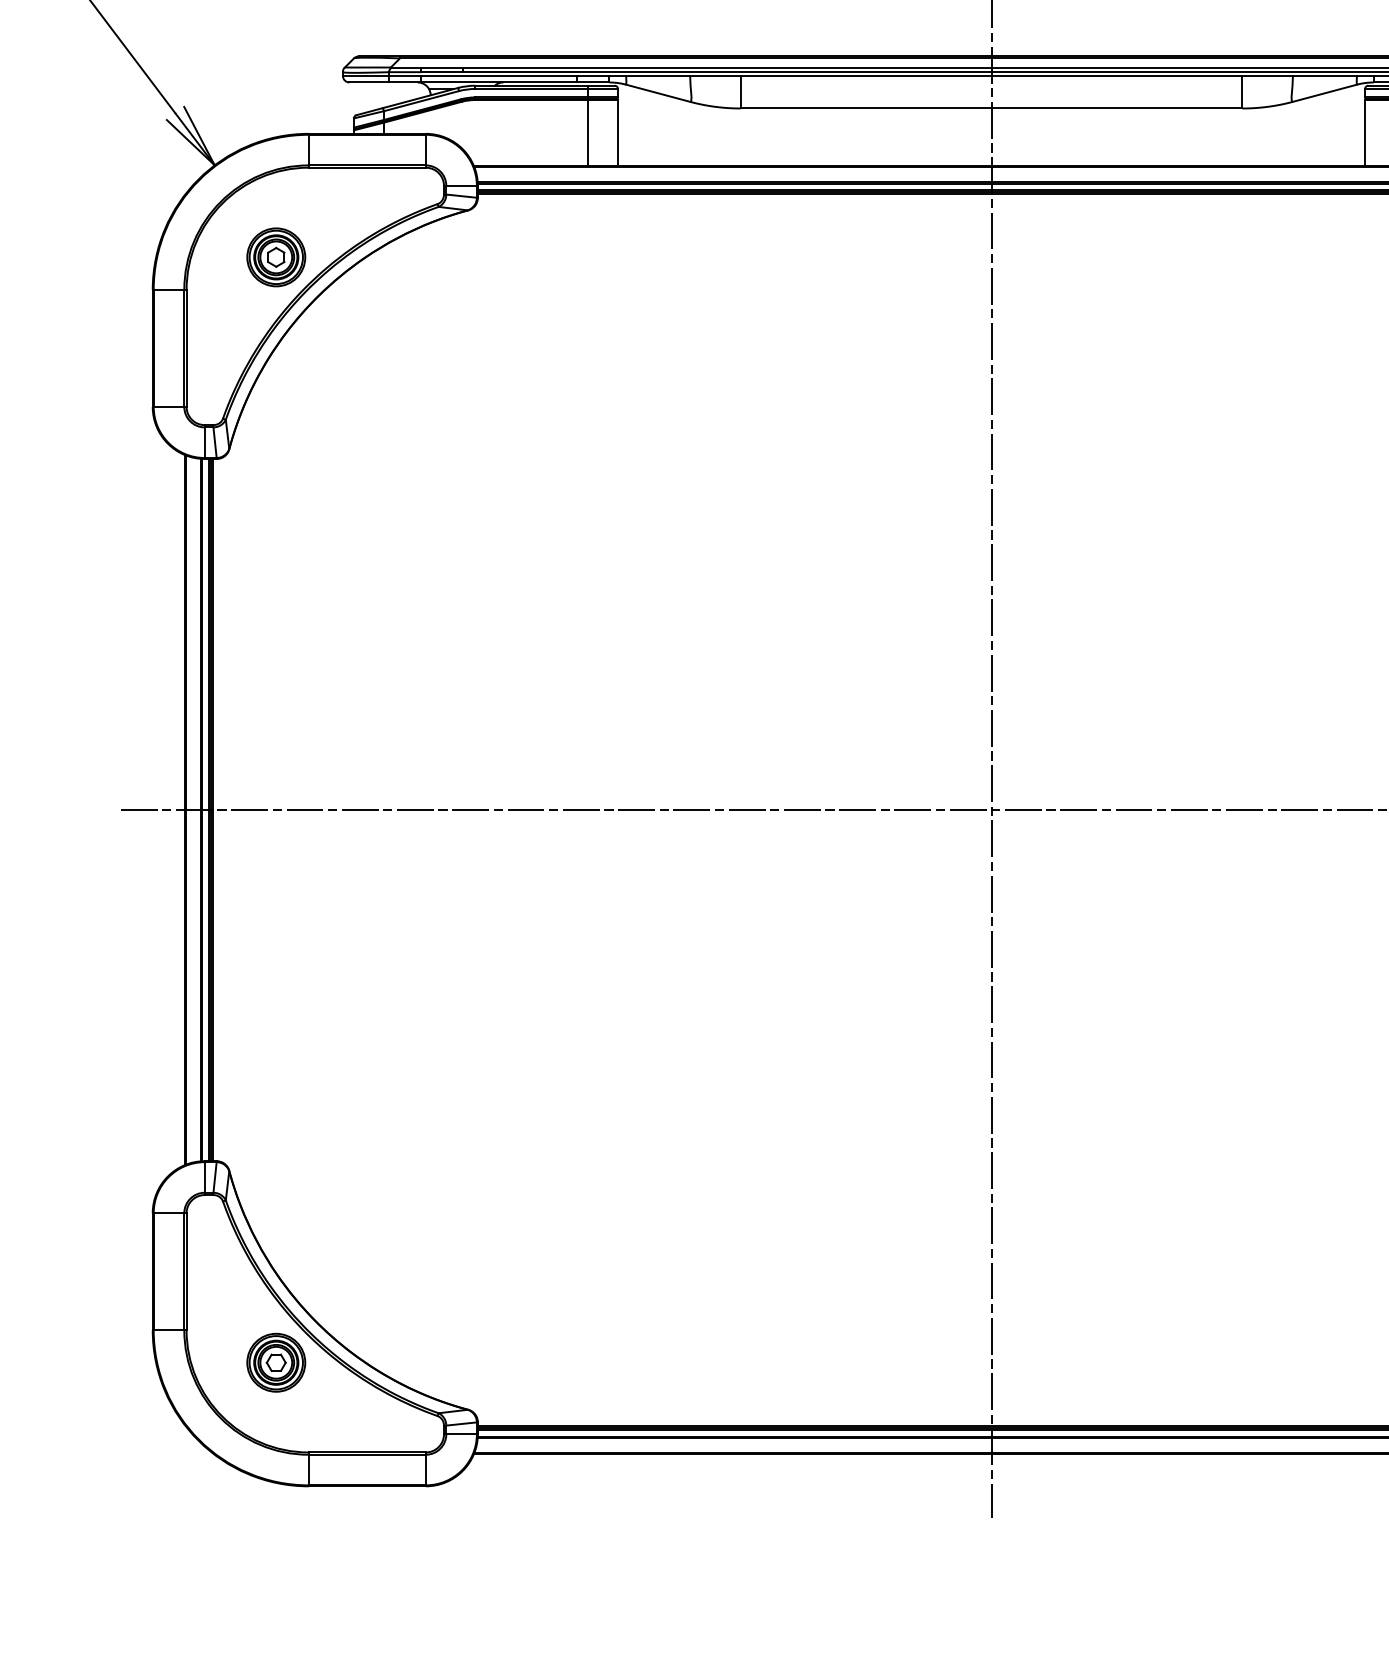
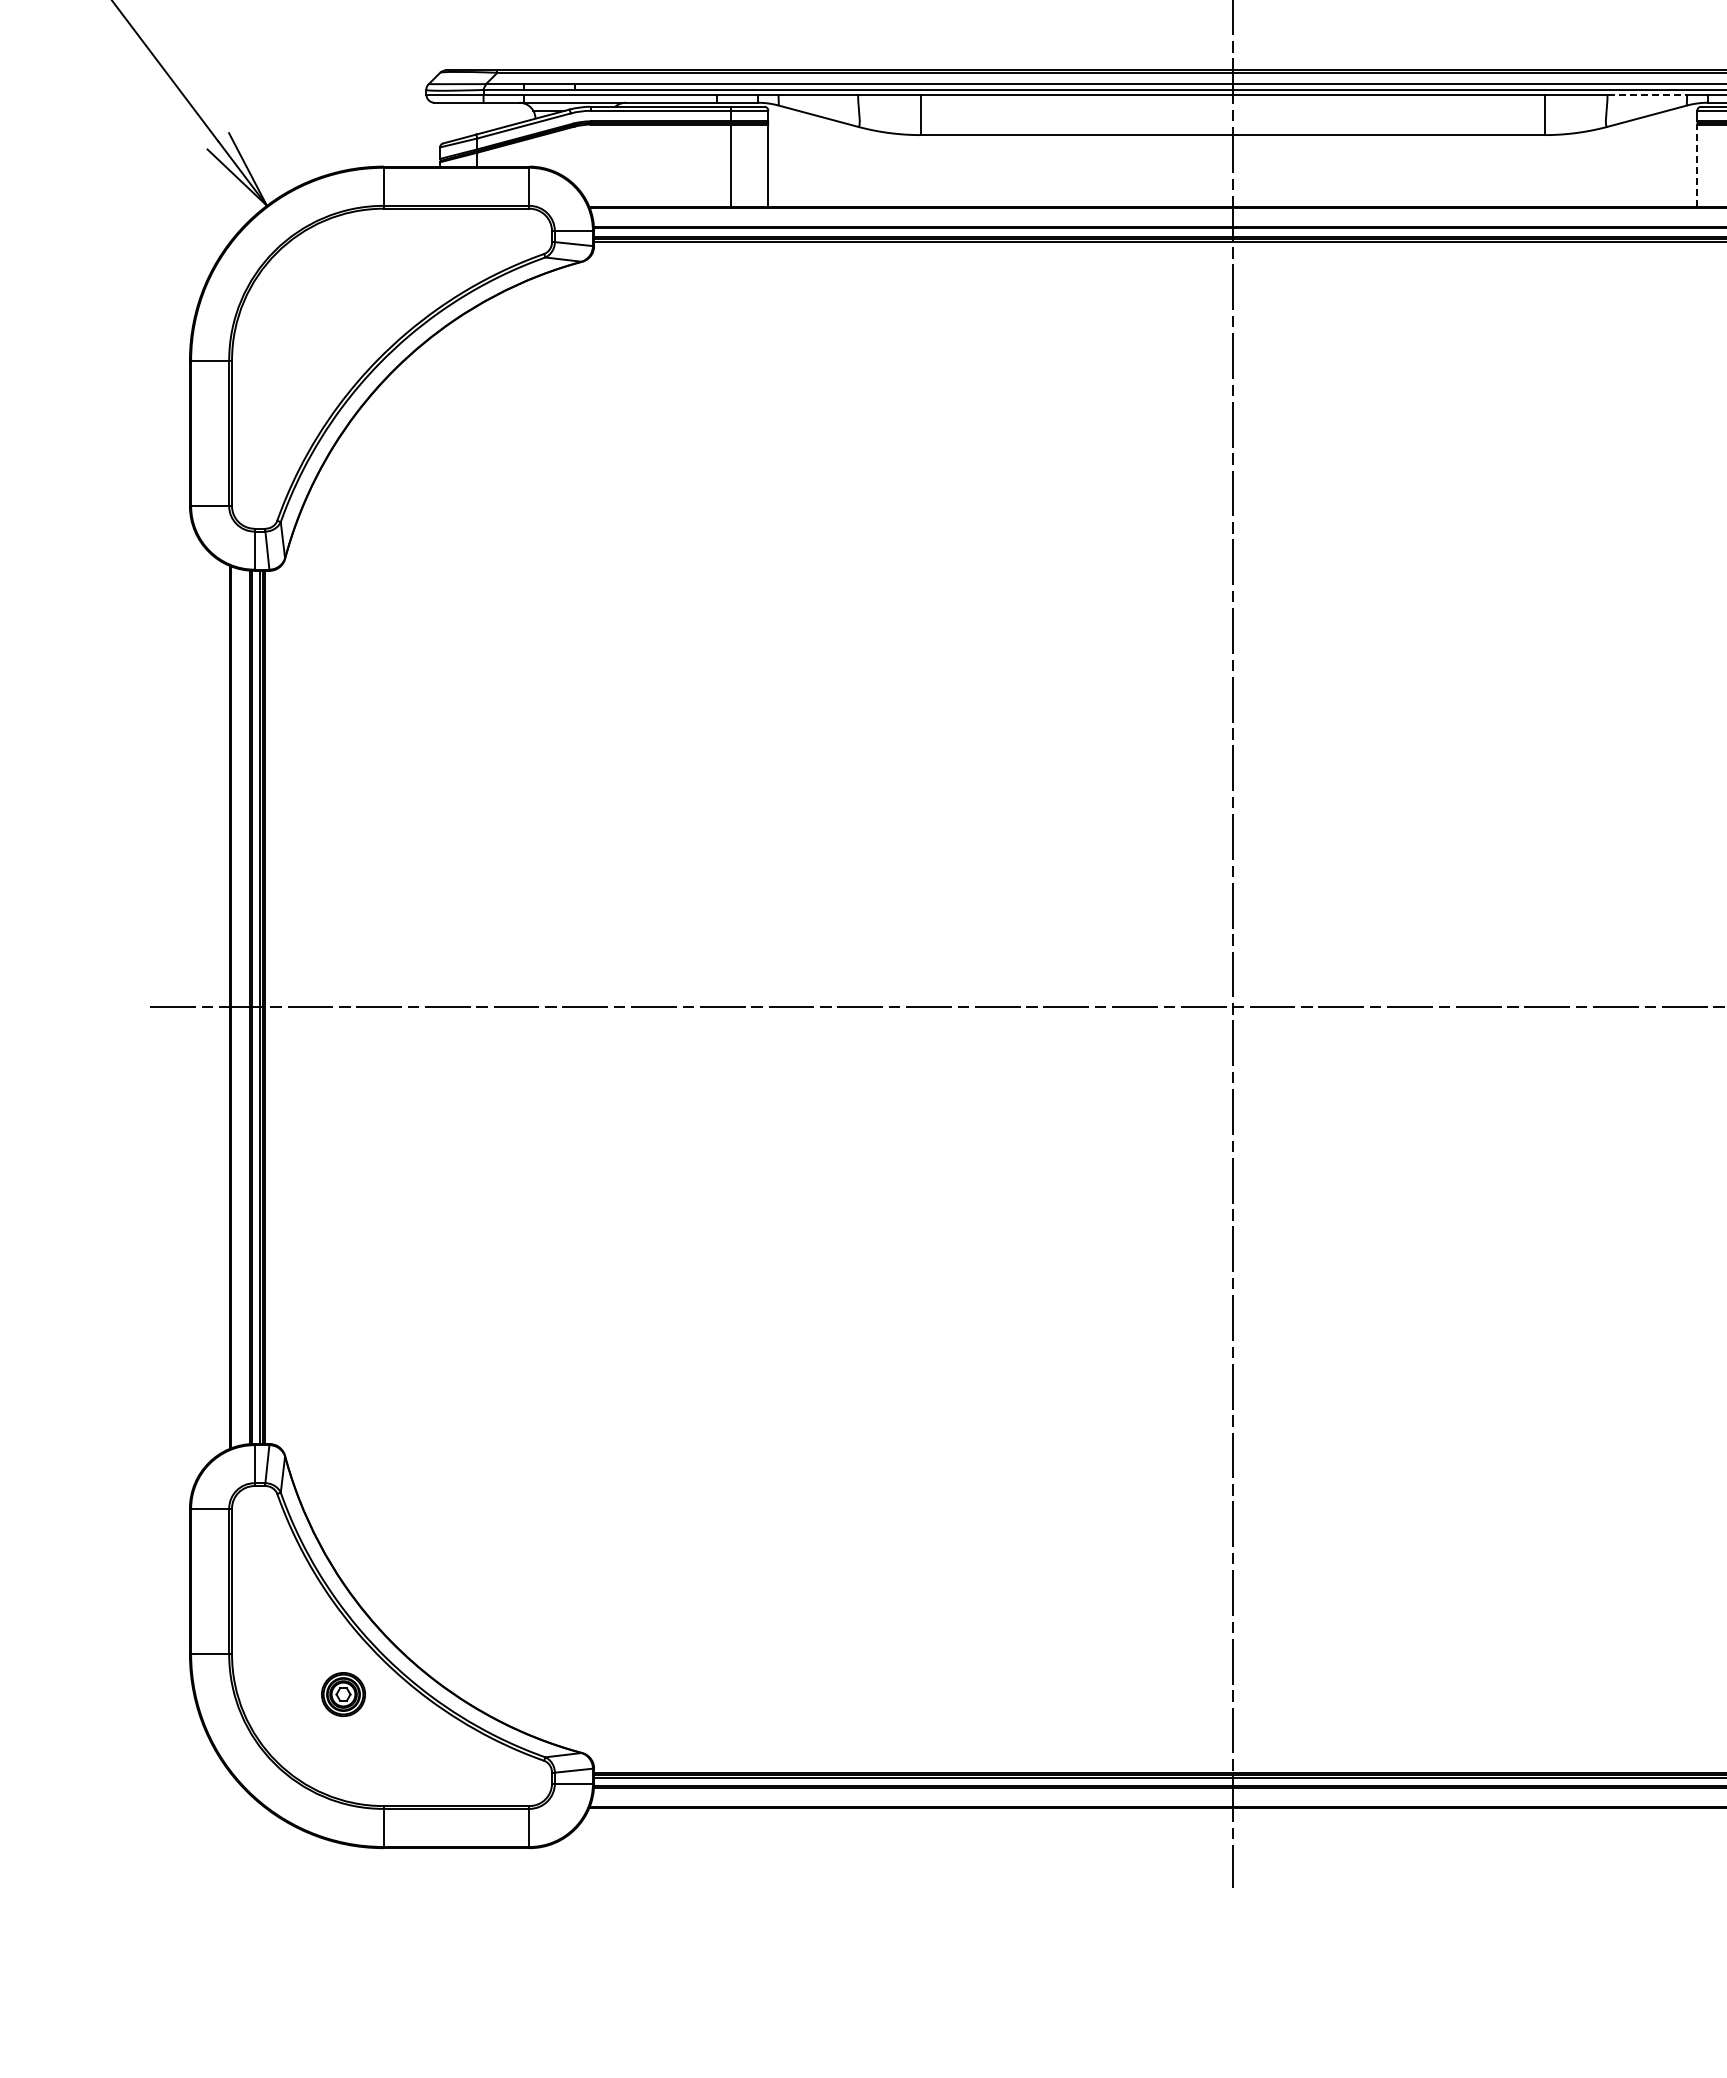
line: (1325, 75) -> (1647, 94), solid -> dashed
line: (1365, 132) -> (1697, 165), solid -> dashed
part: (276, 257) -> (343, 320), removed
part: (276, 1362) -> (343, 1694), size x0.6

